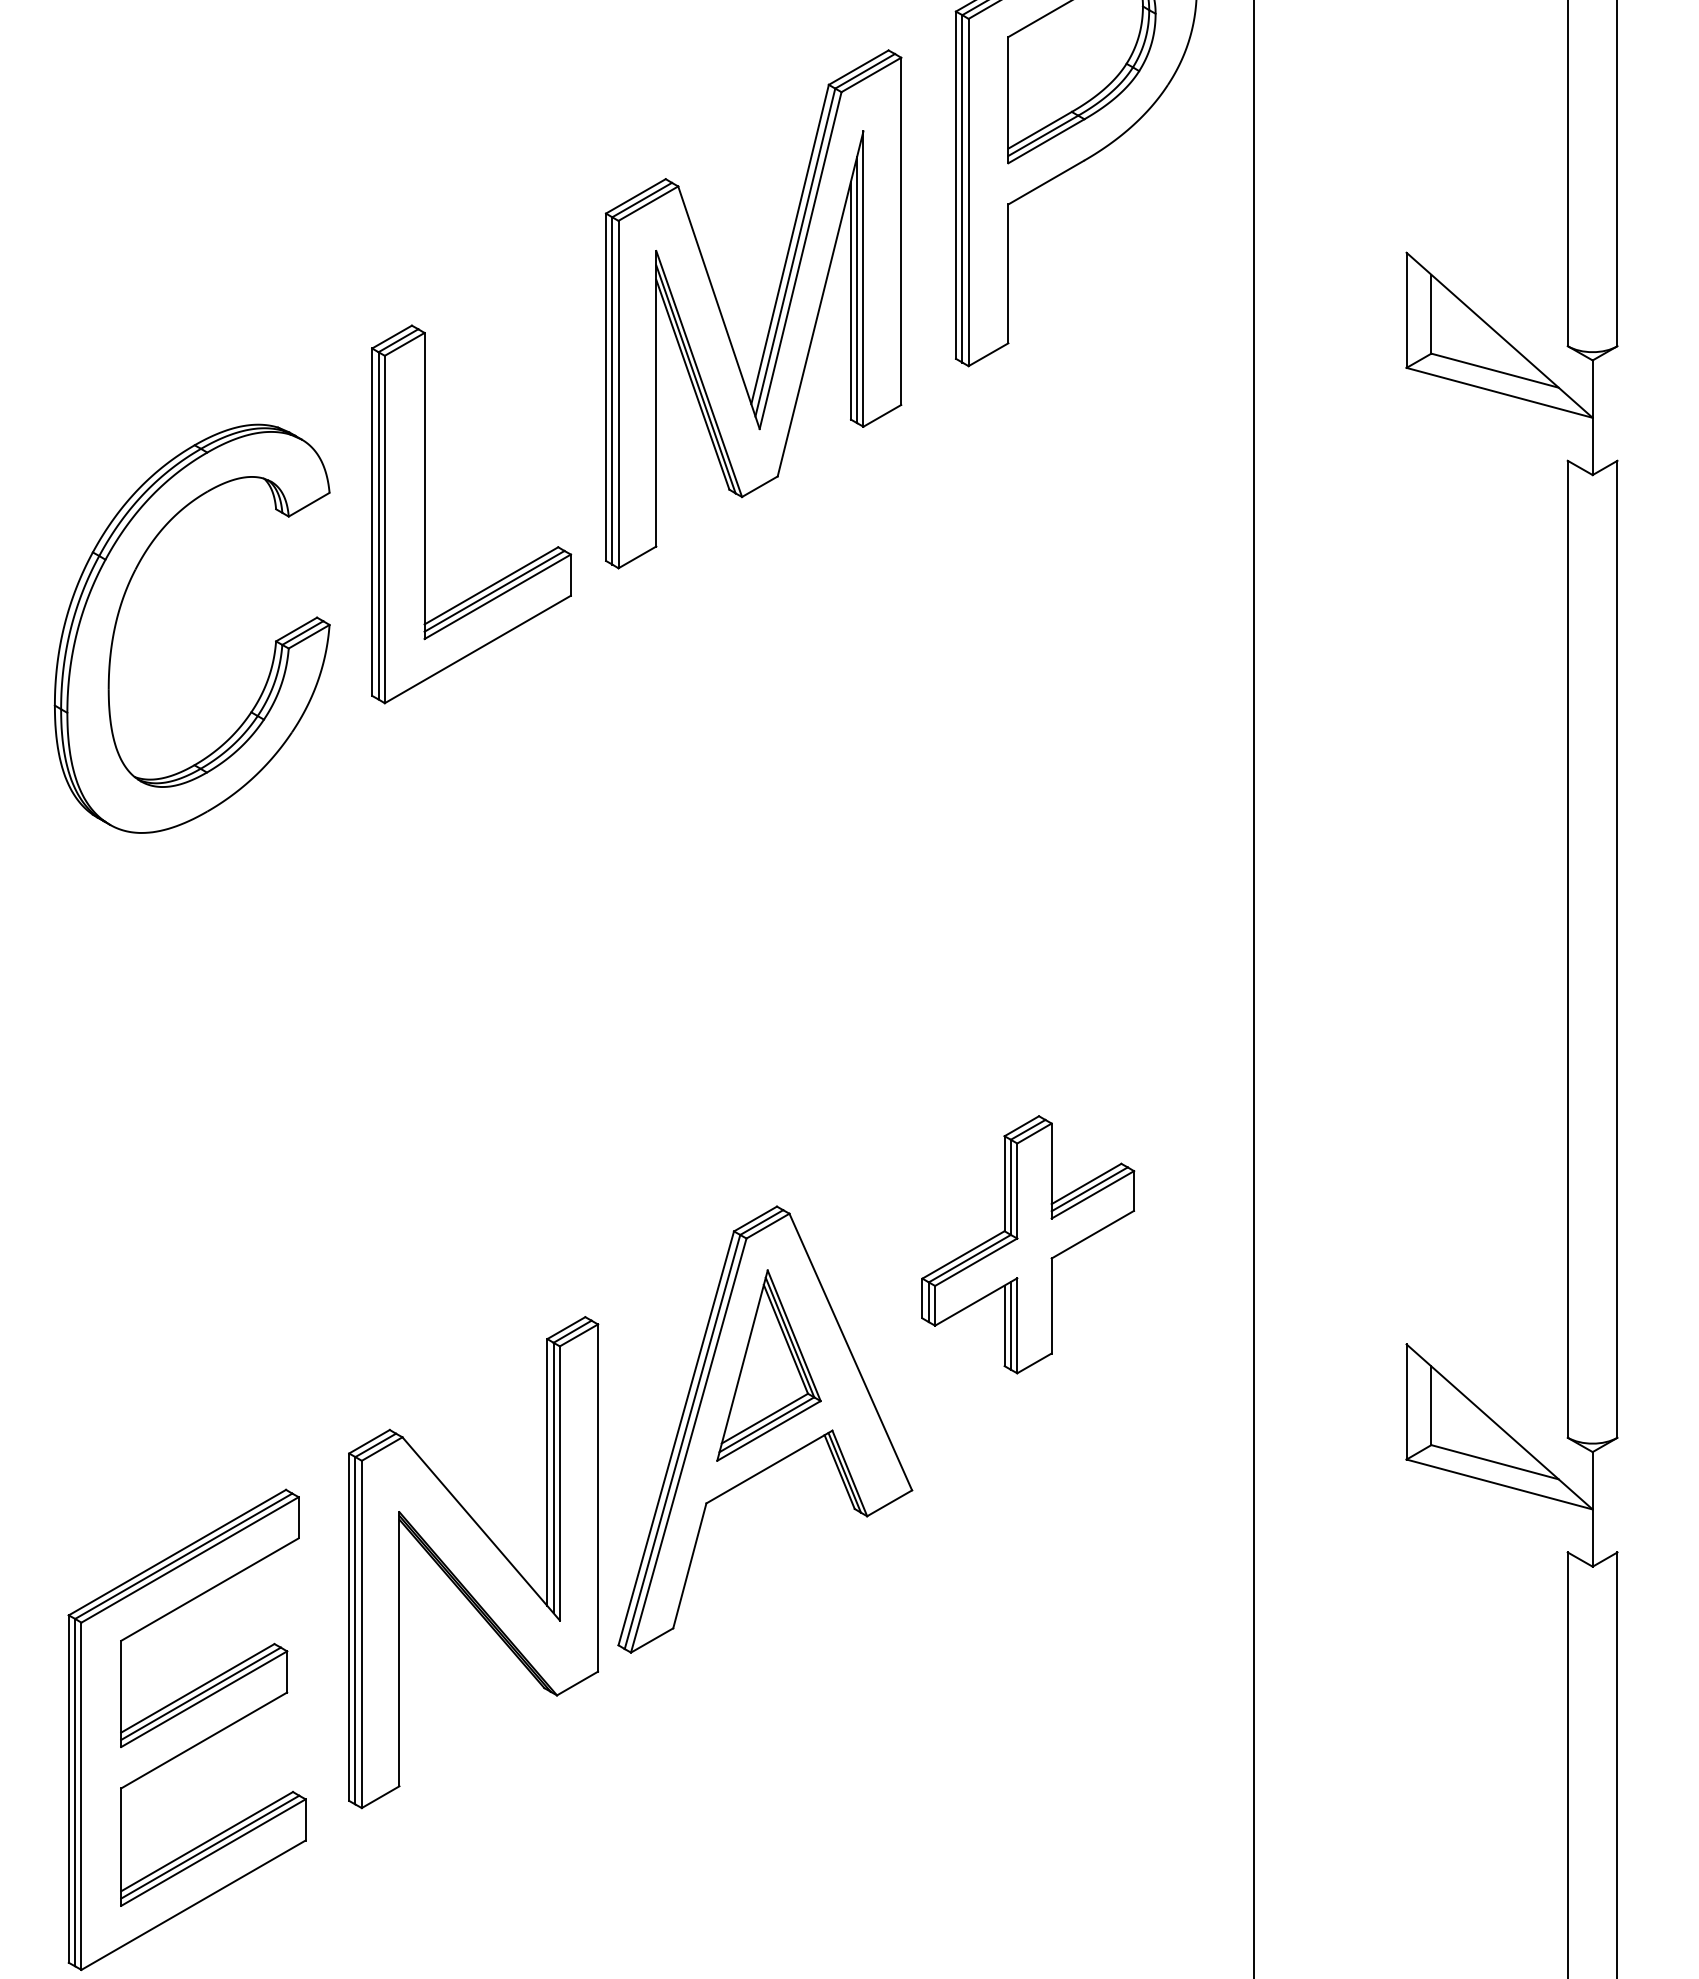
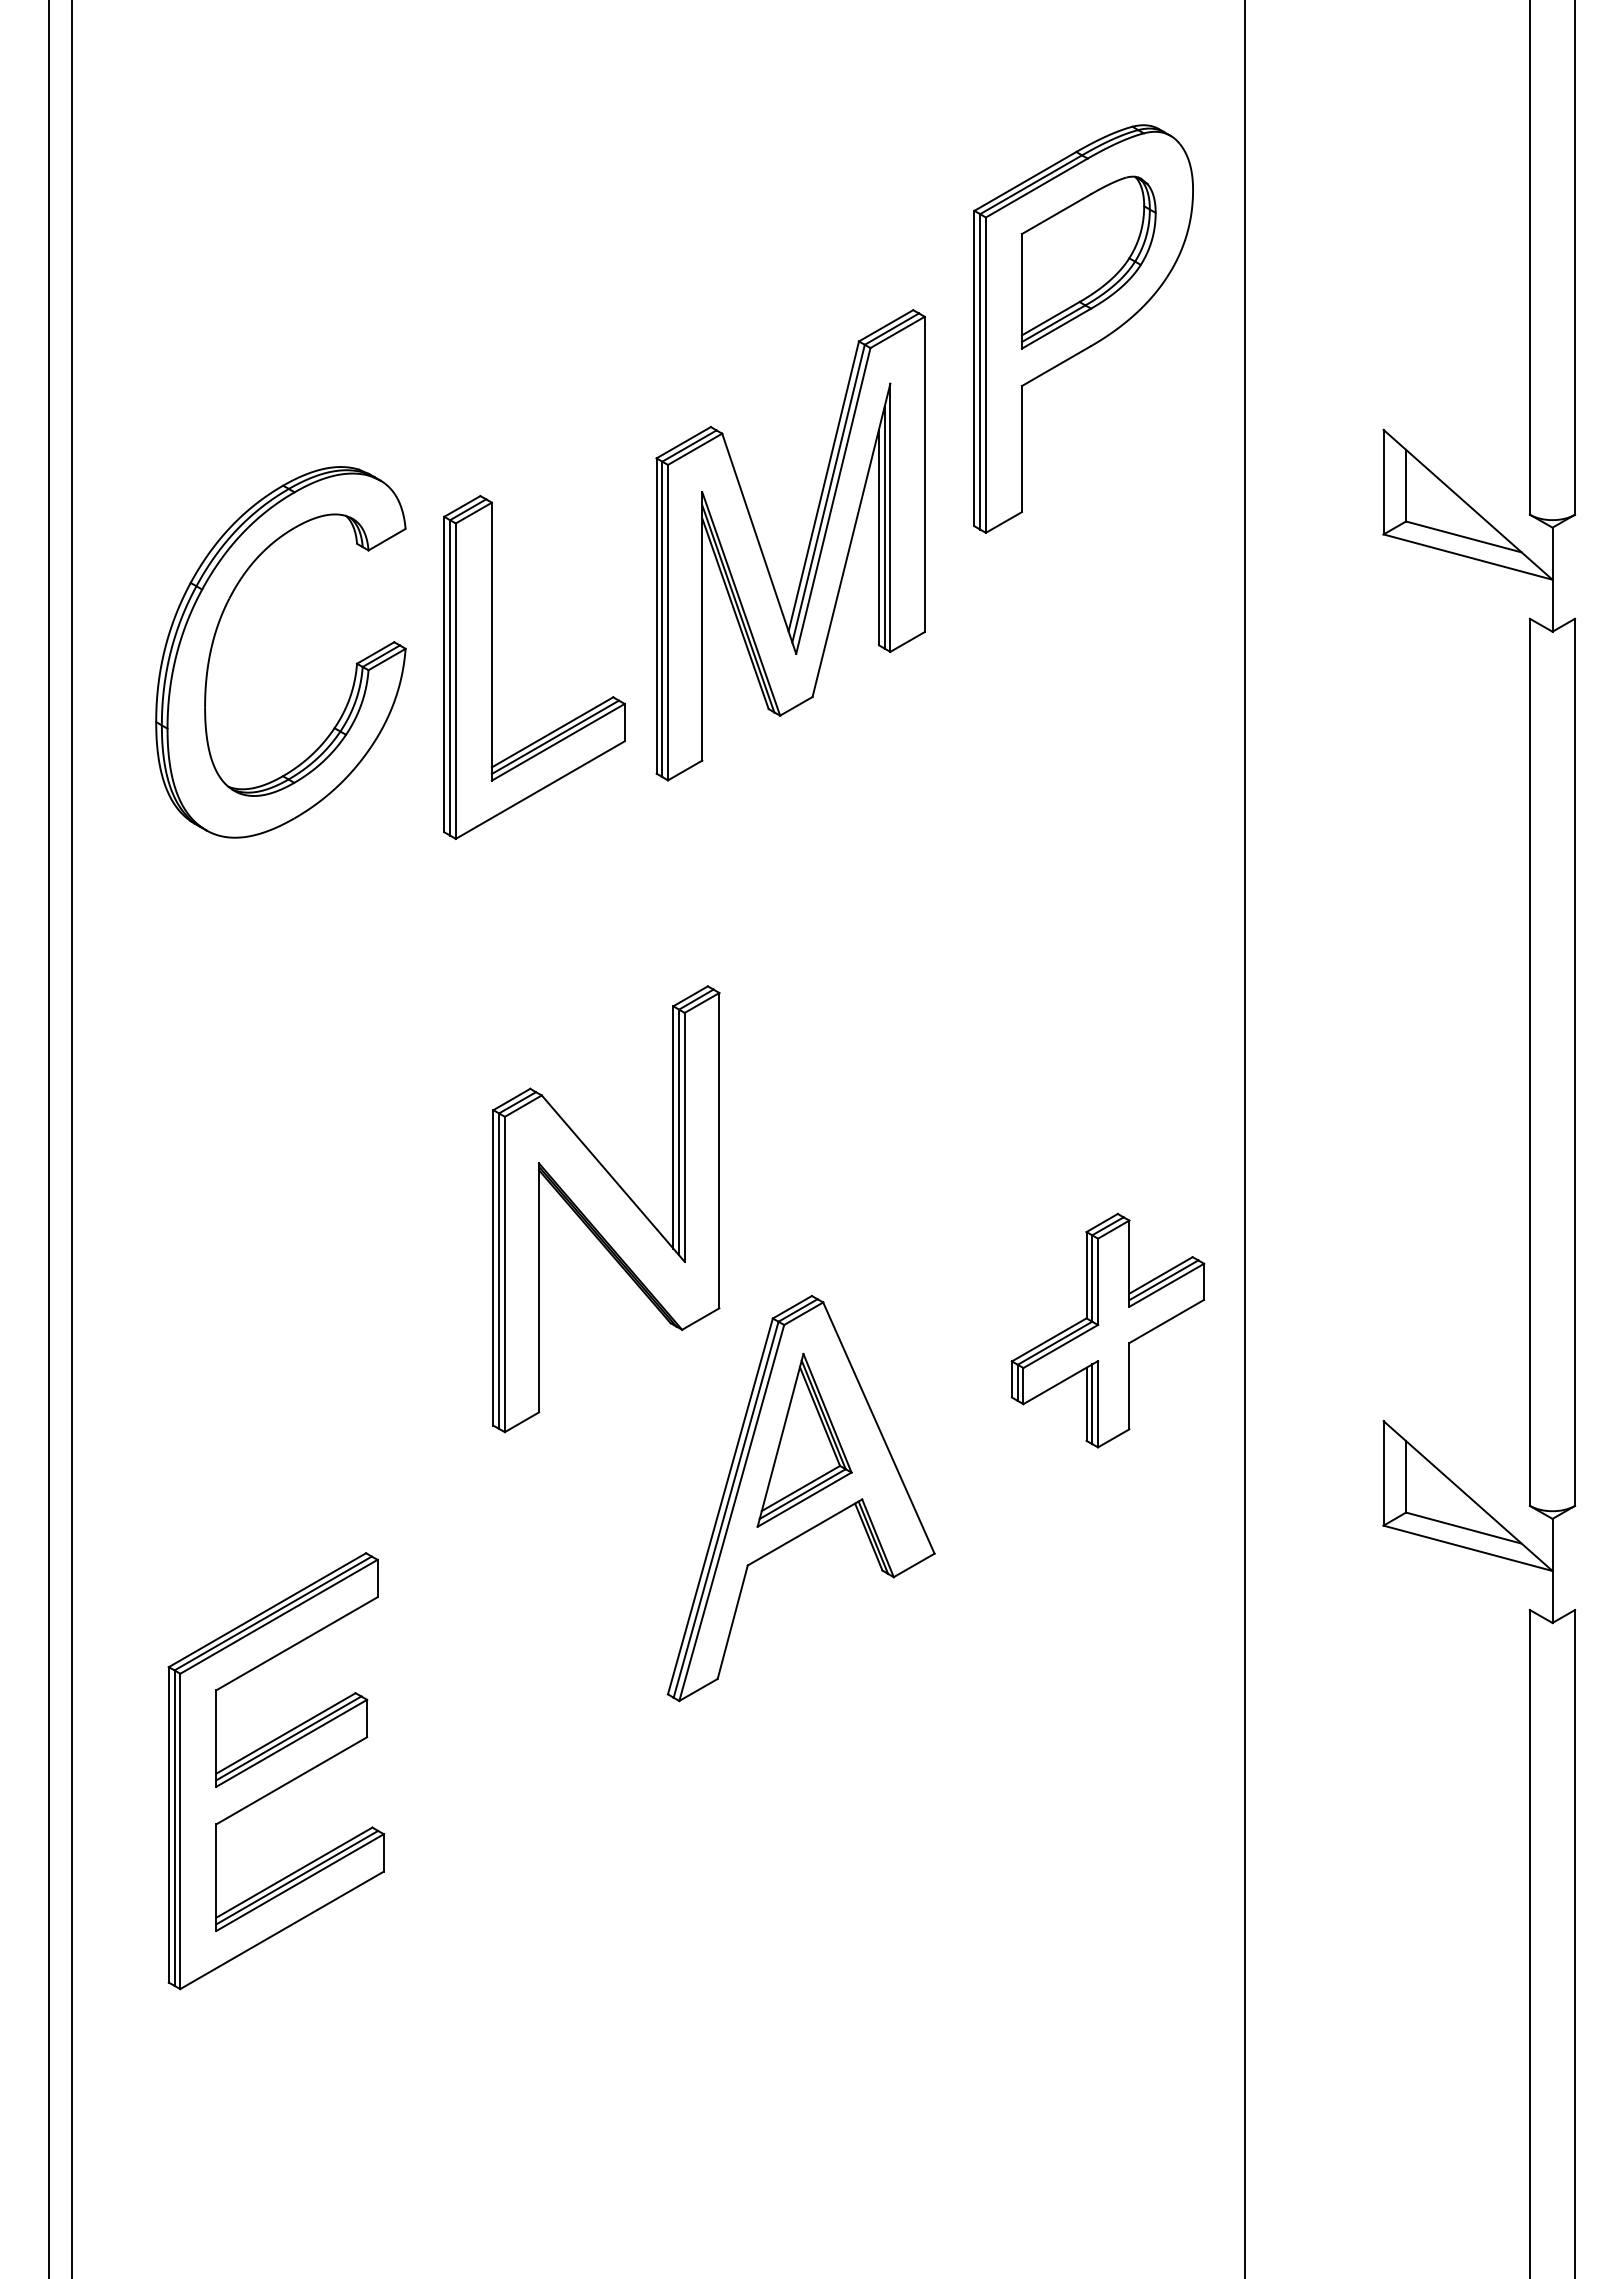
part: (772, 312) -> (807, 548), moved
part: (120, 612) -> (215, 637), moved
part: (1027, 1244) -> (1107, 1330), moved
part: (473, 1562) -> (606, 1209), moved

